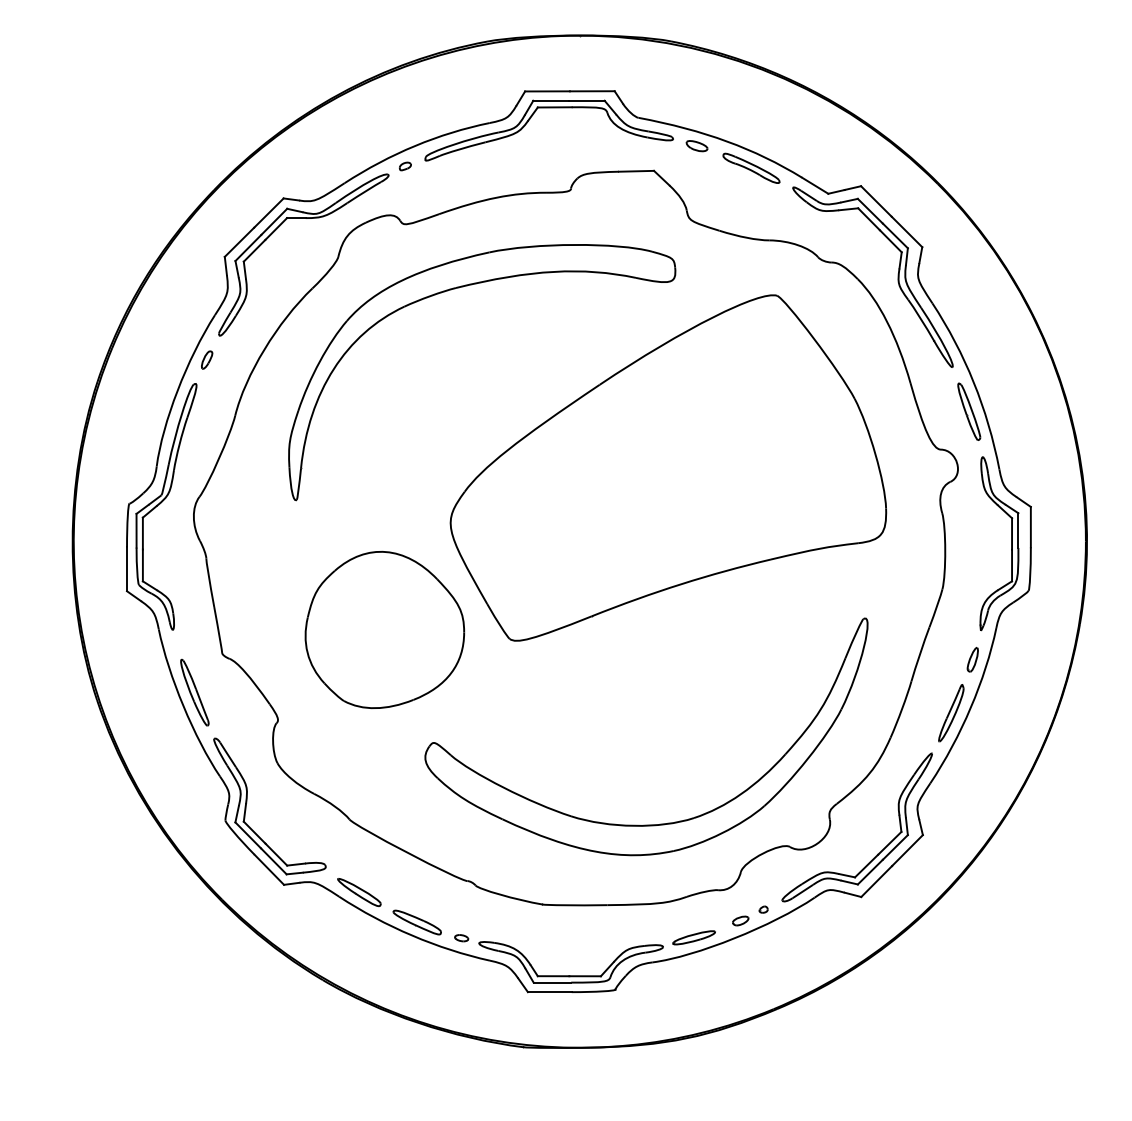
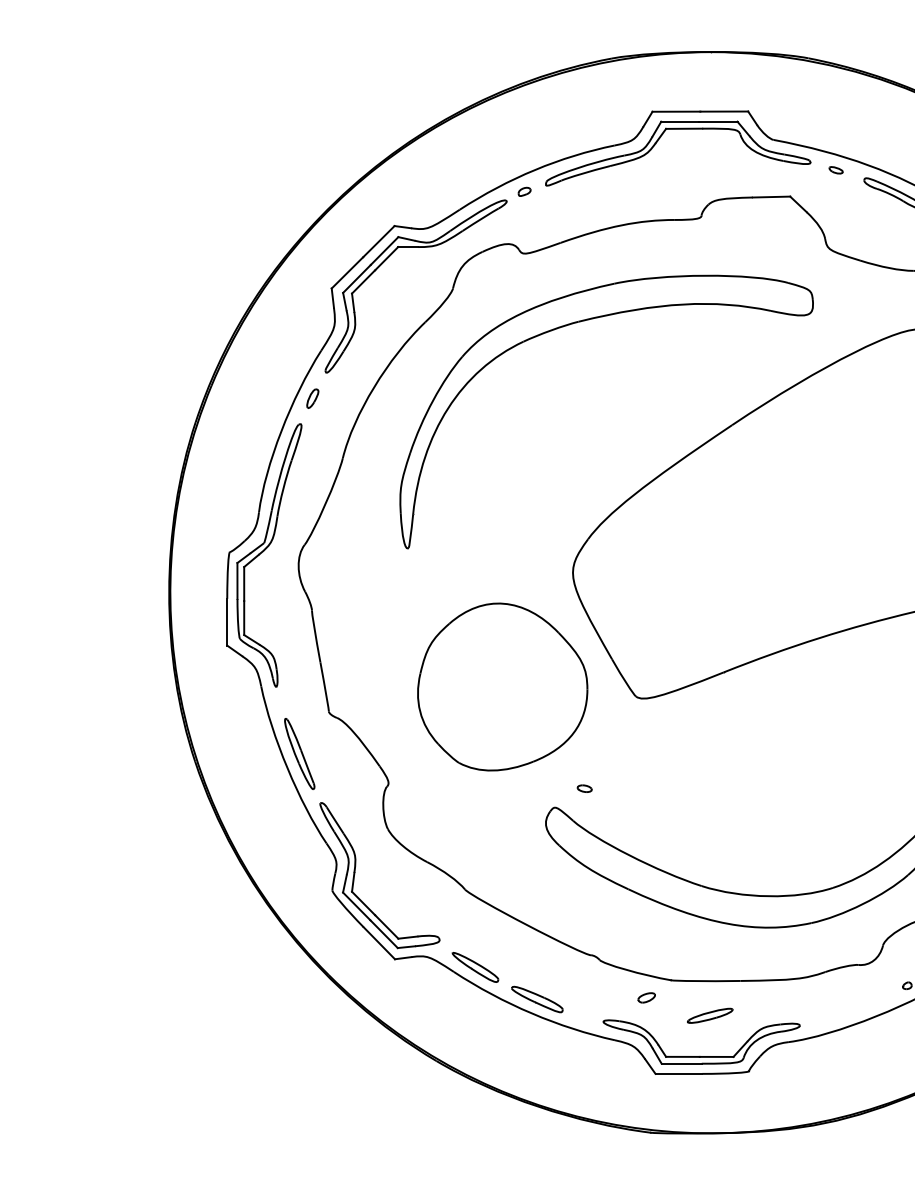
part: (696, 146) -> (835, 170), size x0.6
part: (740, 920) -> (646, 997), moved
part: (693, 937) -> (709, 1015), moved
part: (461, 938) -> (584, 789), moved

